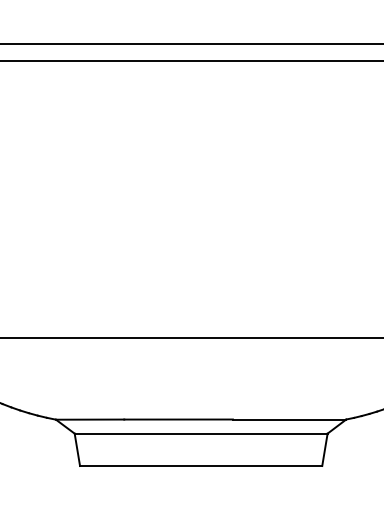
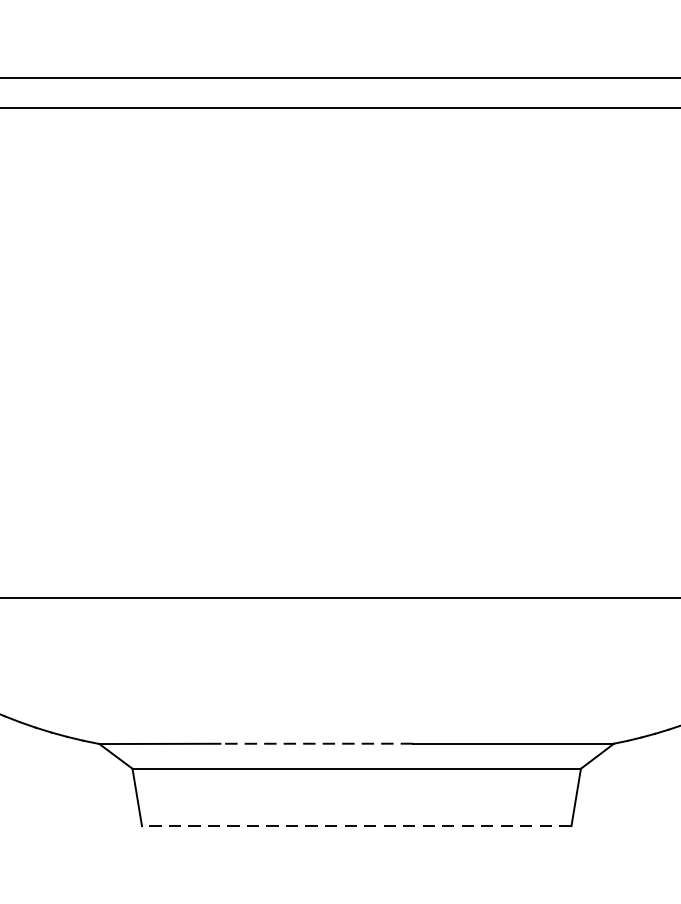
line: (178, 419) -> (316, 743), solid -> dashed
line: (200, 466) -> (355, 827), solid -> dashed

